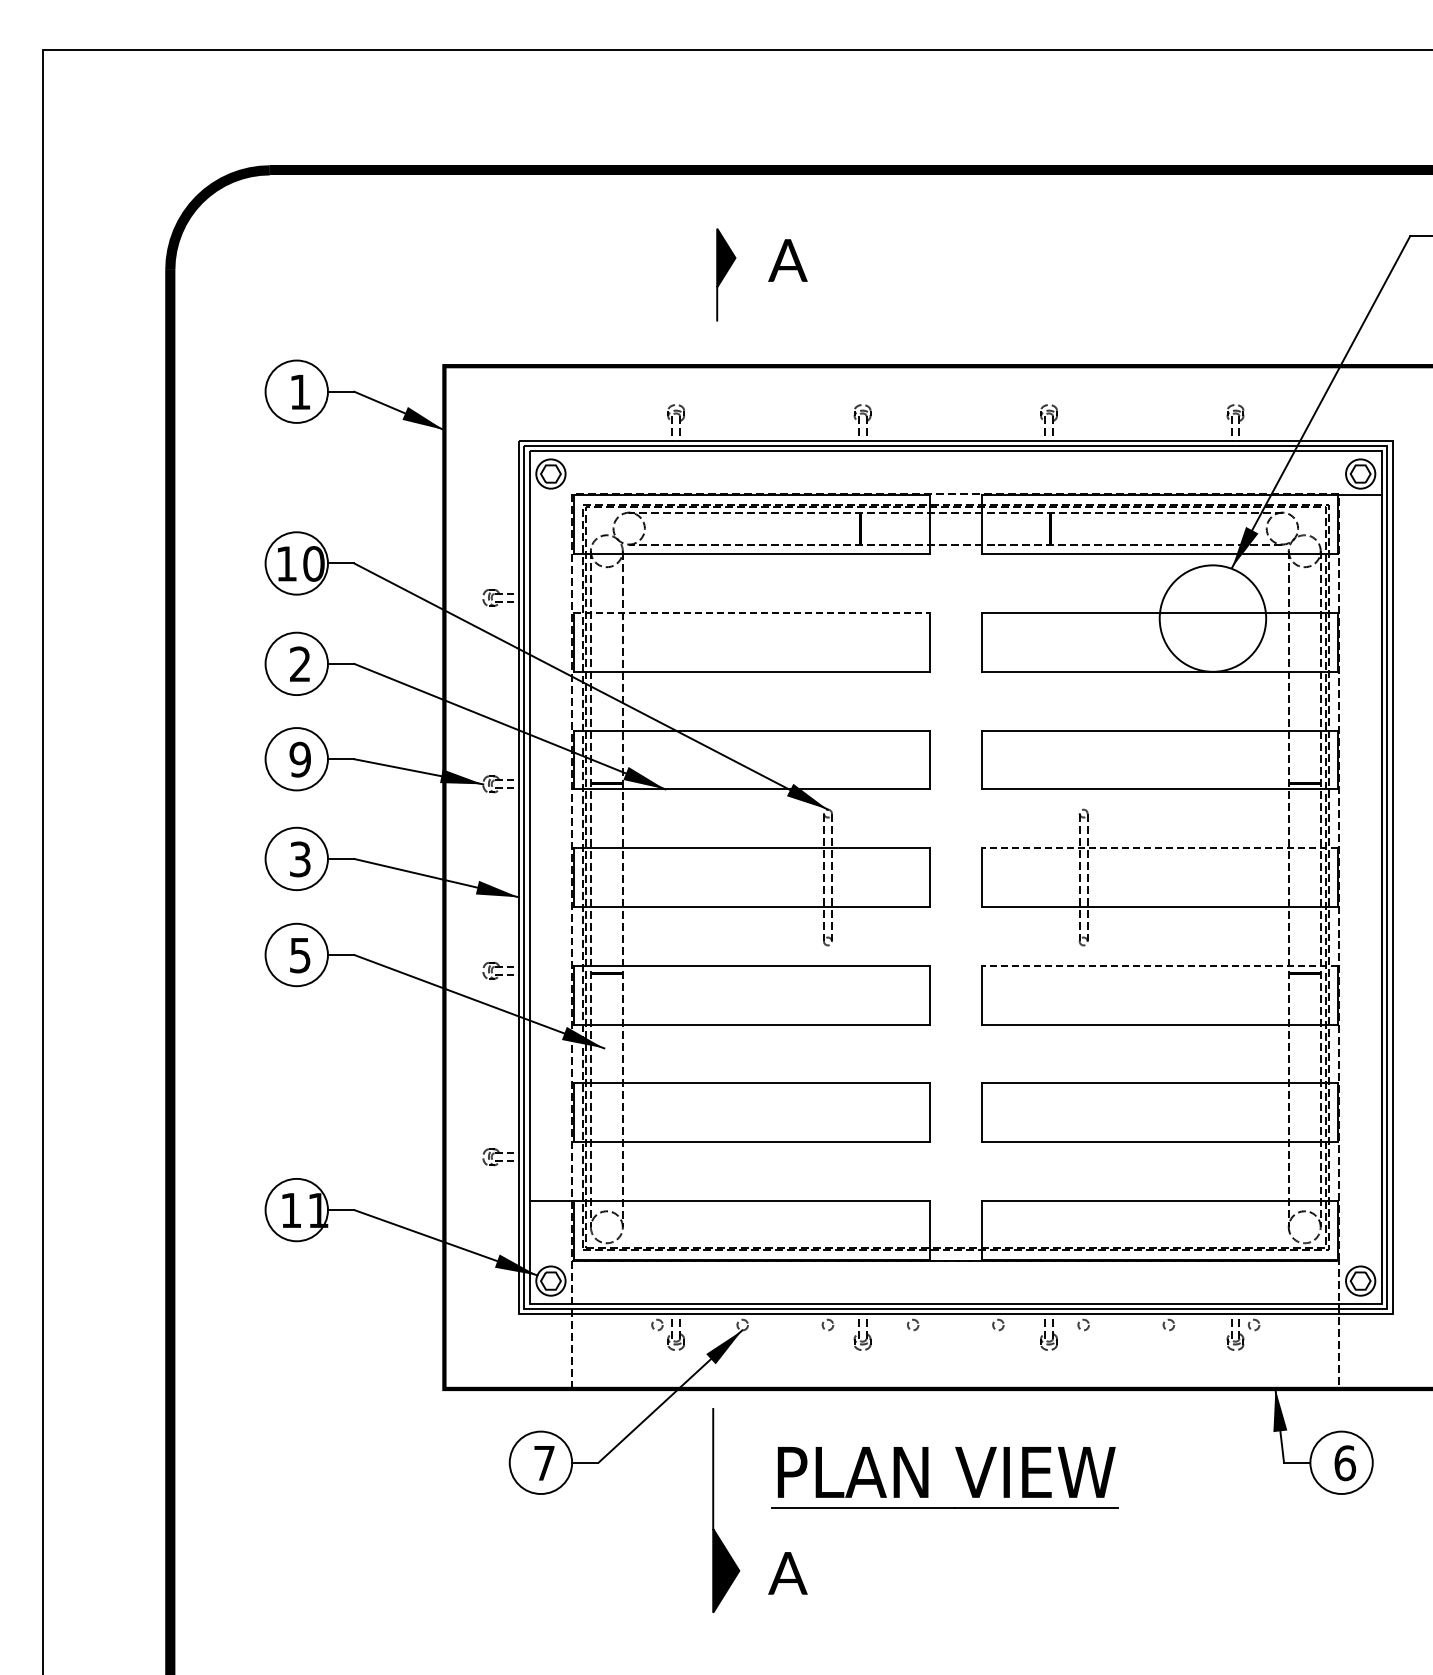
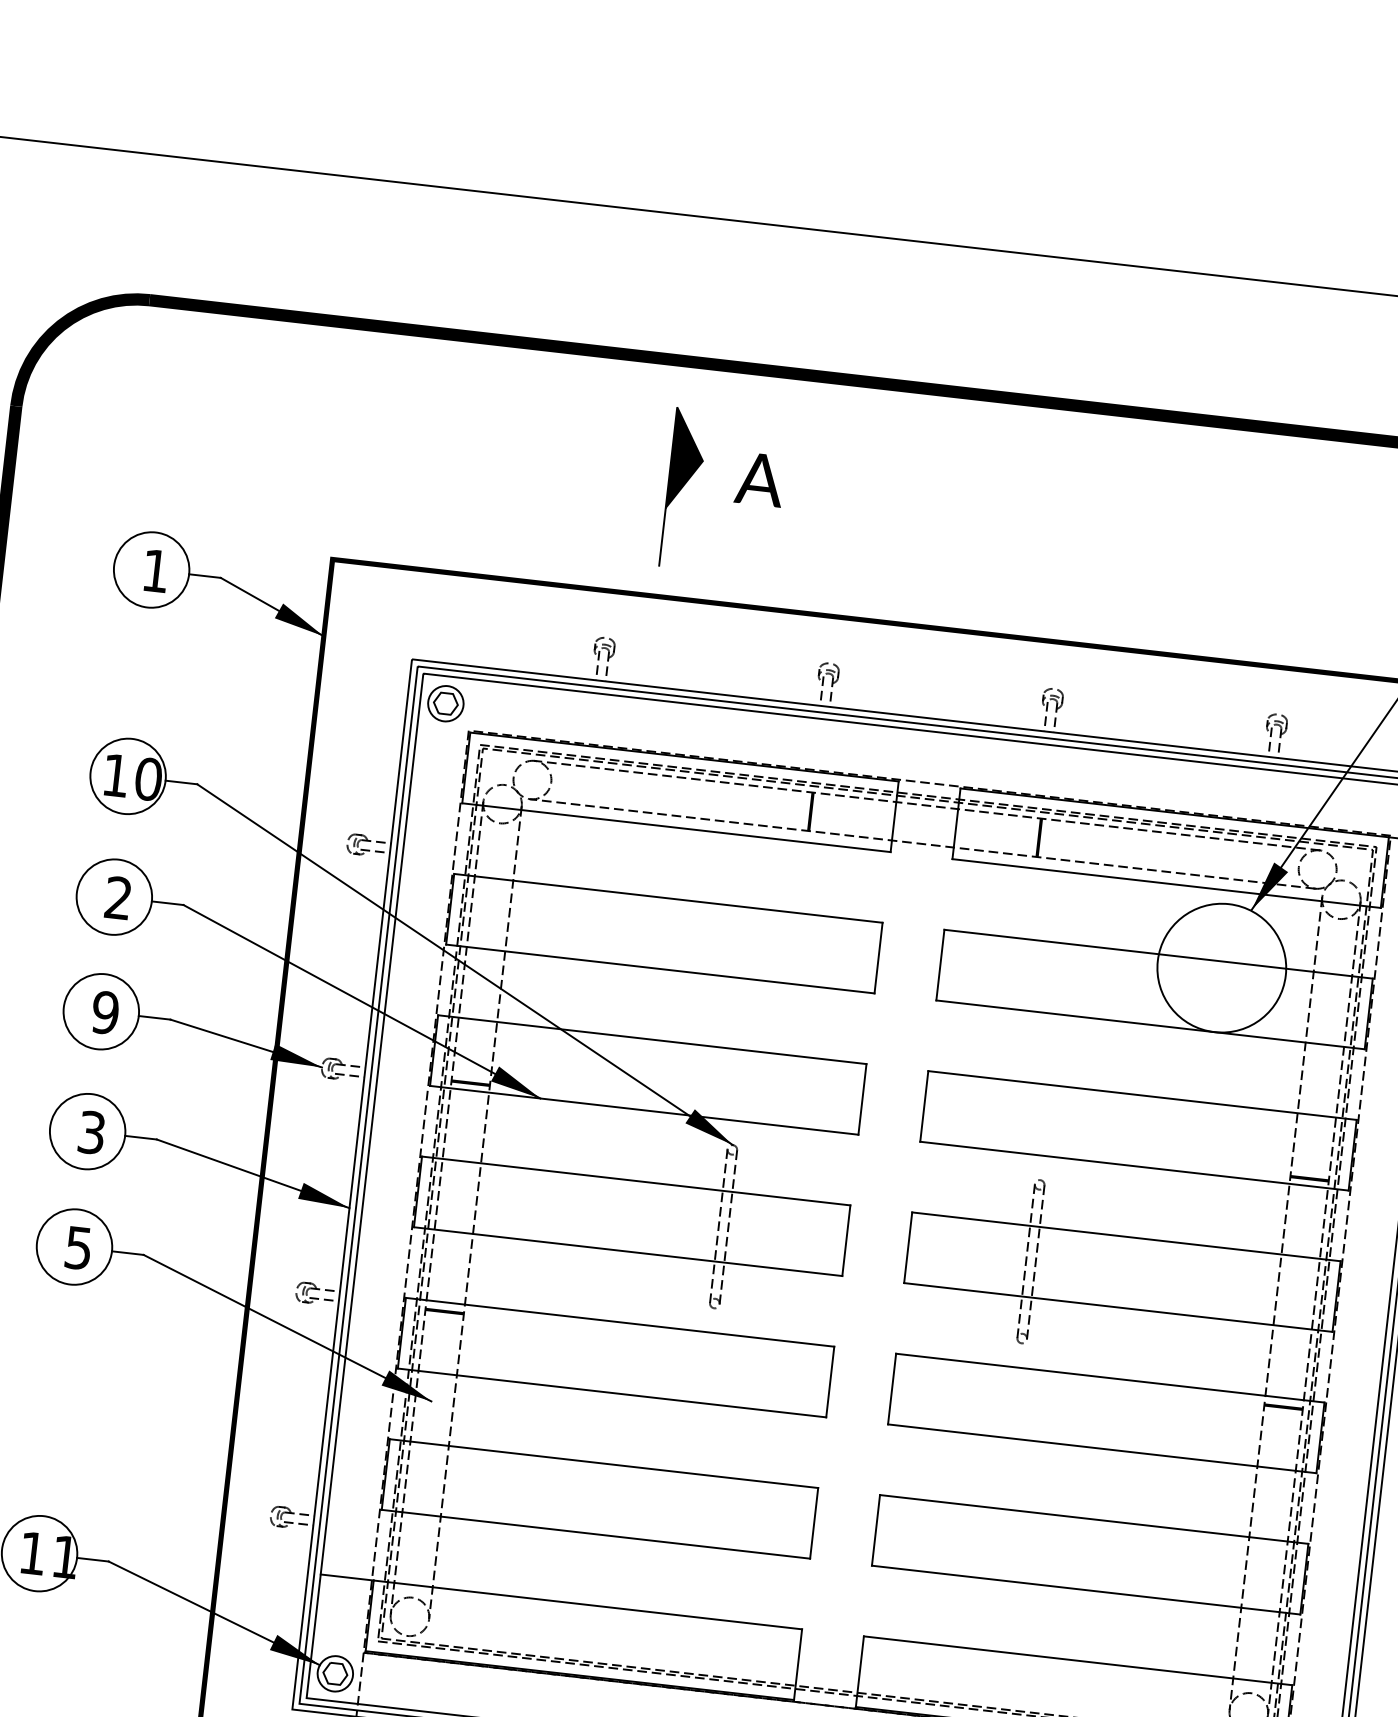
part: (726, 274) -> (684, 487), size x1.43
line: (752, 613) -> (669, 898), dashed -> solid
line: (1159, 848) -> (1126, 1237), dashed -> solid
line: (1159, 965) -> (1110, 1377), dashed -> solid

